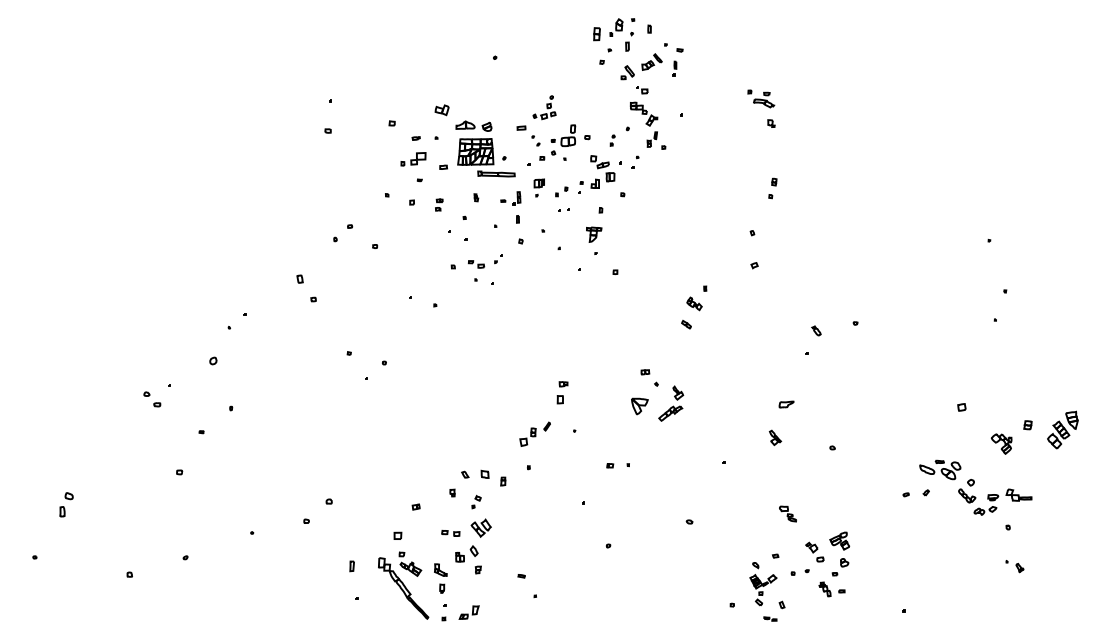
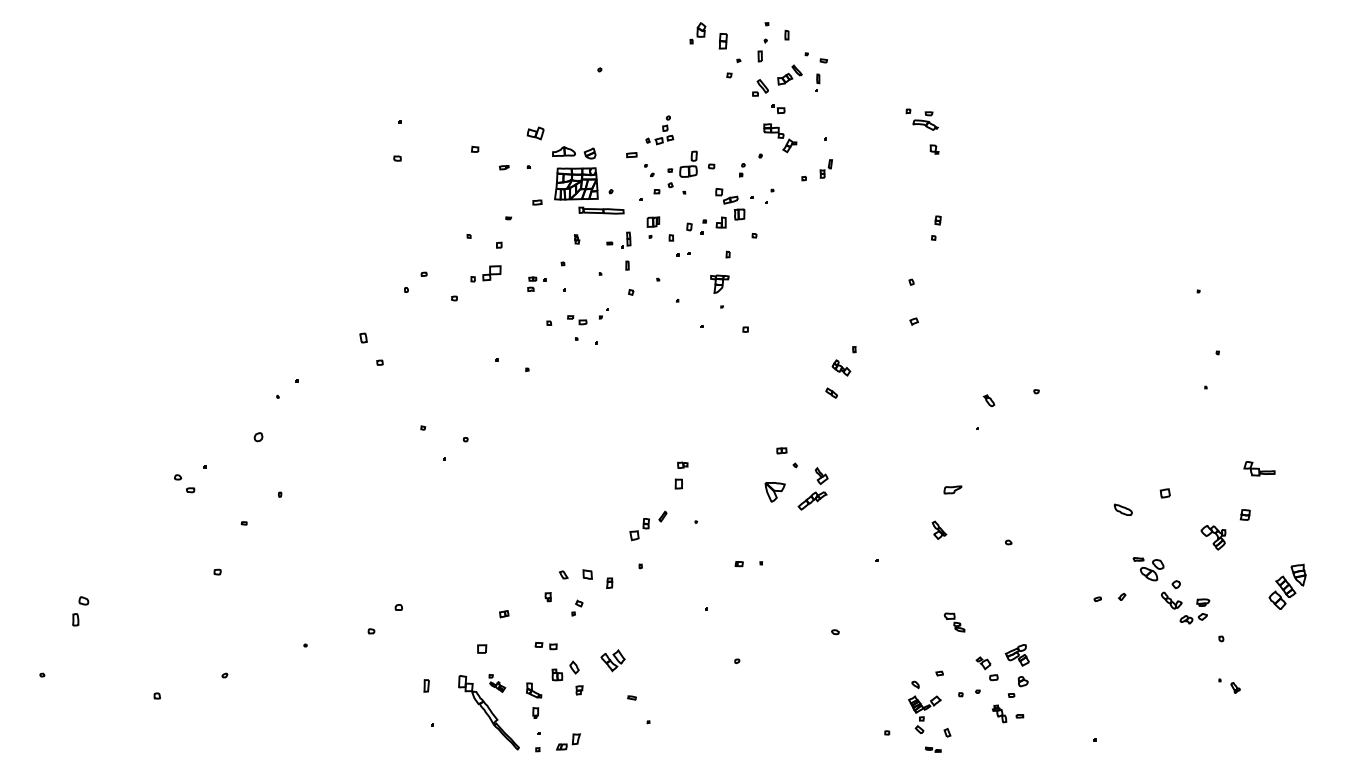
part: (616, 27) -> (697, 33), moved
part: (651, 139) -> (825, 168), moved
part: (413, 159) -> (485, 273), moved
part: (561, 192) -> (680, 232), size x1.6
part: (439, 204) -> (532, 283), moved
part: (1062, 429) -> (1287, 586), moved
part: (926, 469) -> (1122, 509), moved
part: (1019, 495) -> (1259, 468), moved
part: (480, 528) -> (612, 660), moved
part: (410, 564) -> (497, 683), size x0.6

